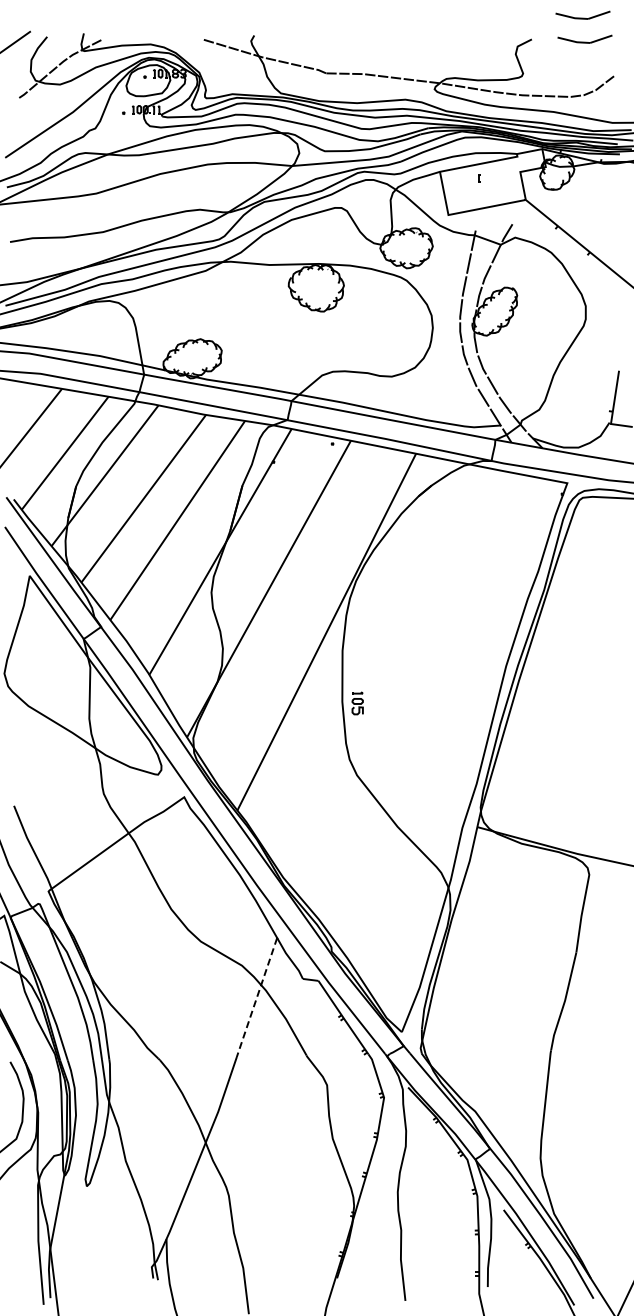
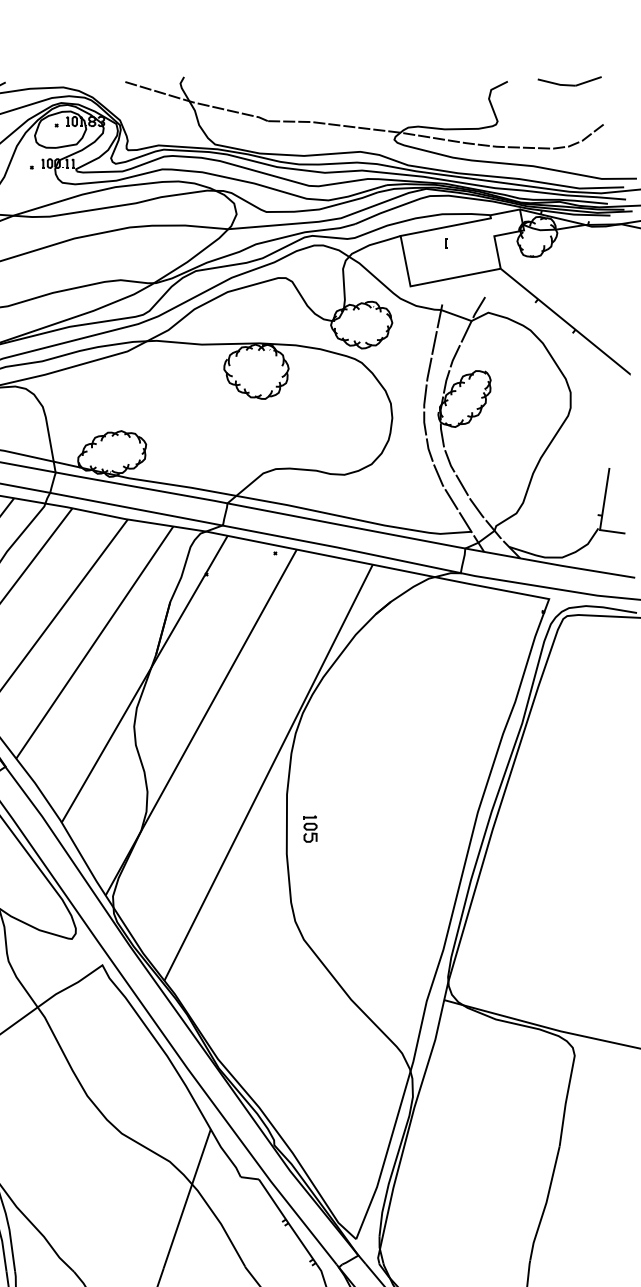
part: (582, 14) -> (566, 52), removed
part: (357, 703) -> (310, 829), moved
line: (257, 996) -> (187, 1197), dashed -> solid

